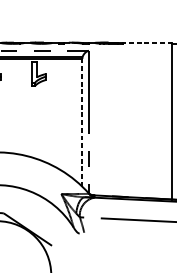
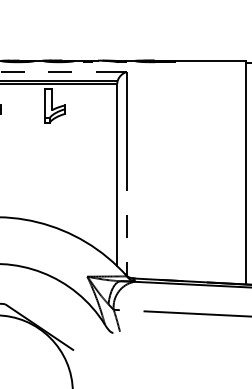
line: (147, 42) -> (209, 60), dashed -> solid
line: (82, 122) -> (117, 174), dashed -> solid

